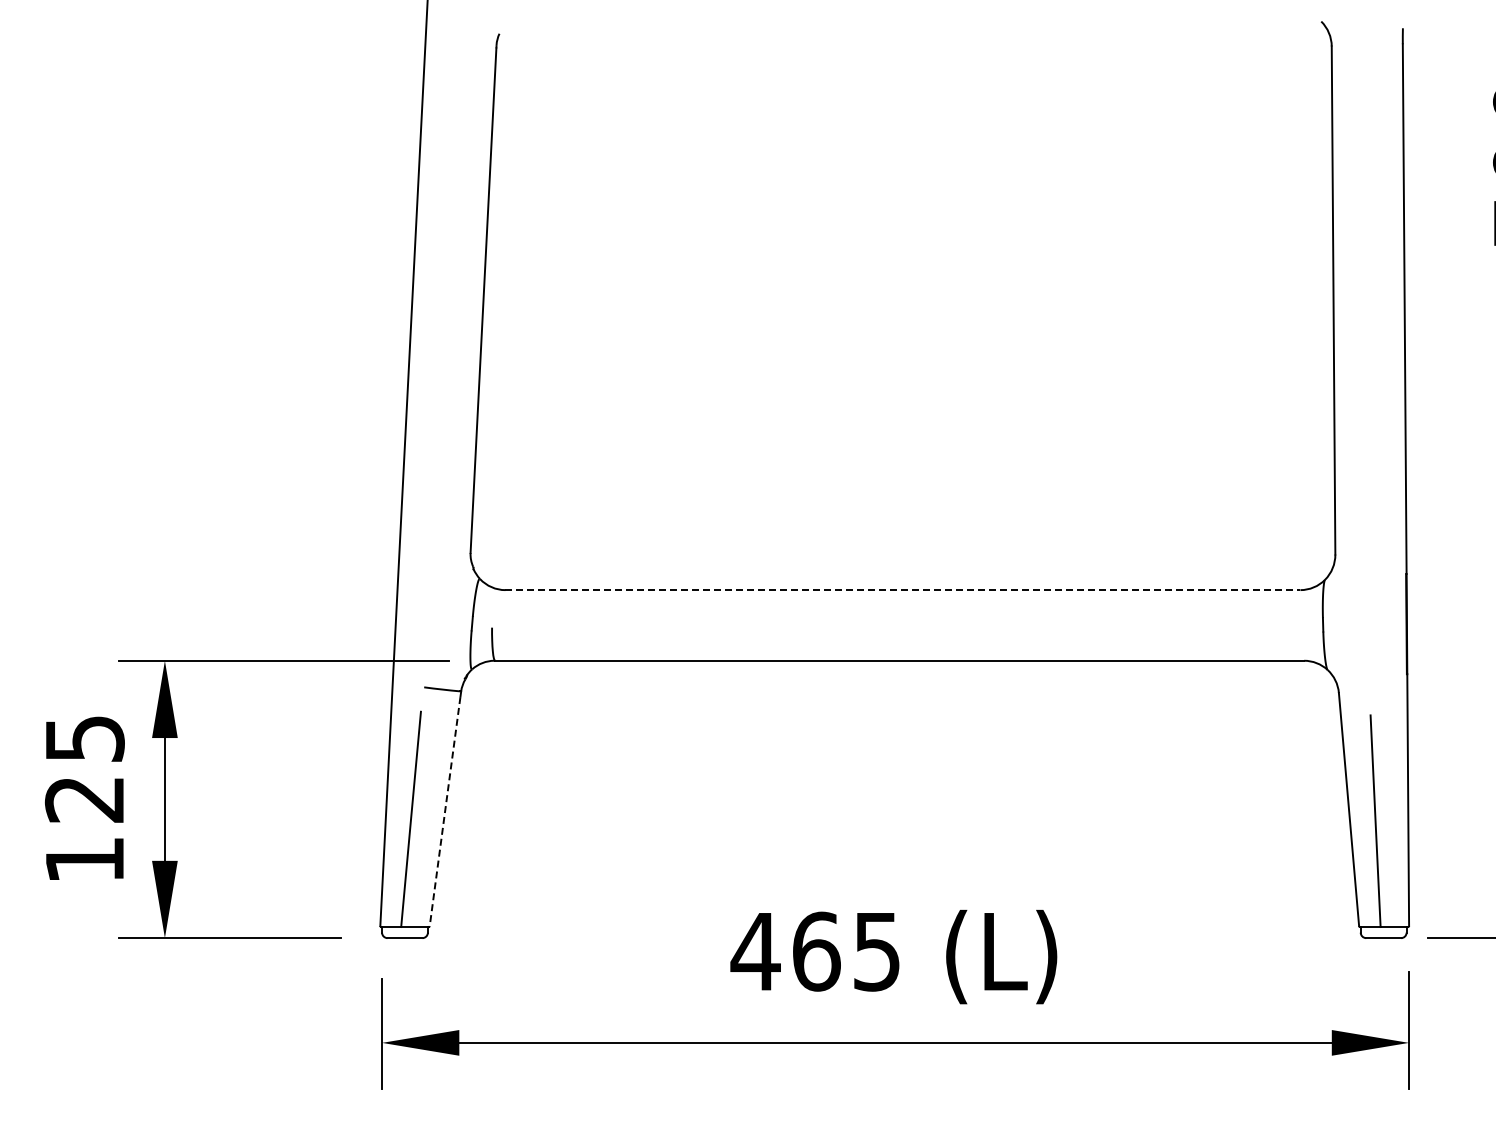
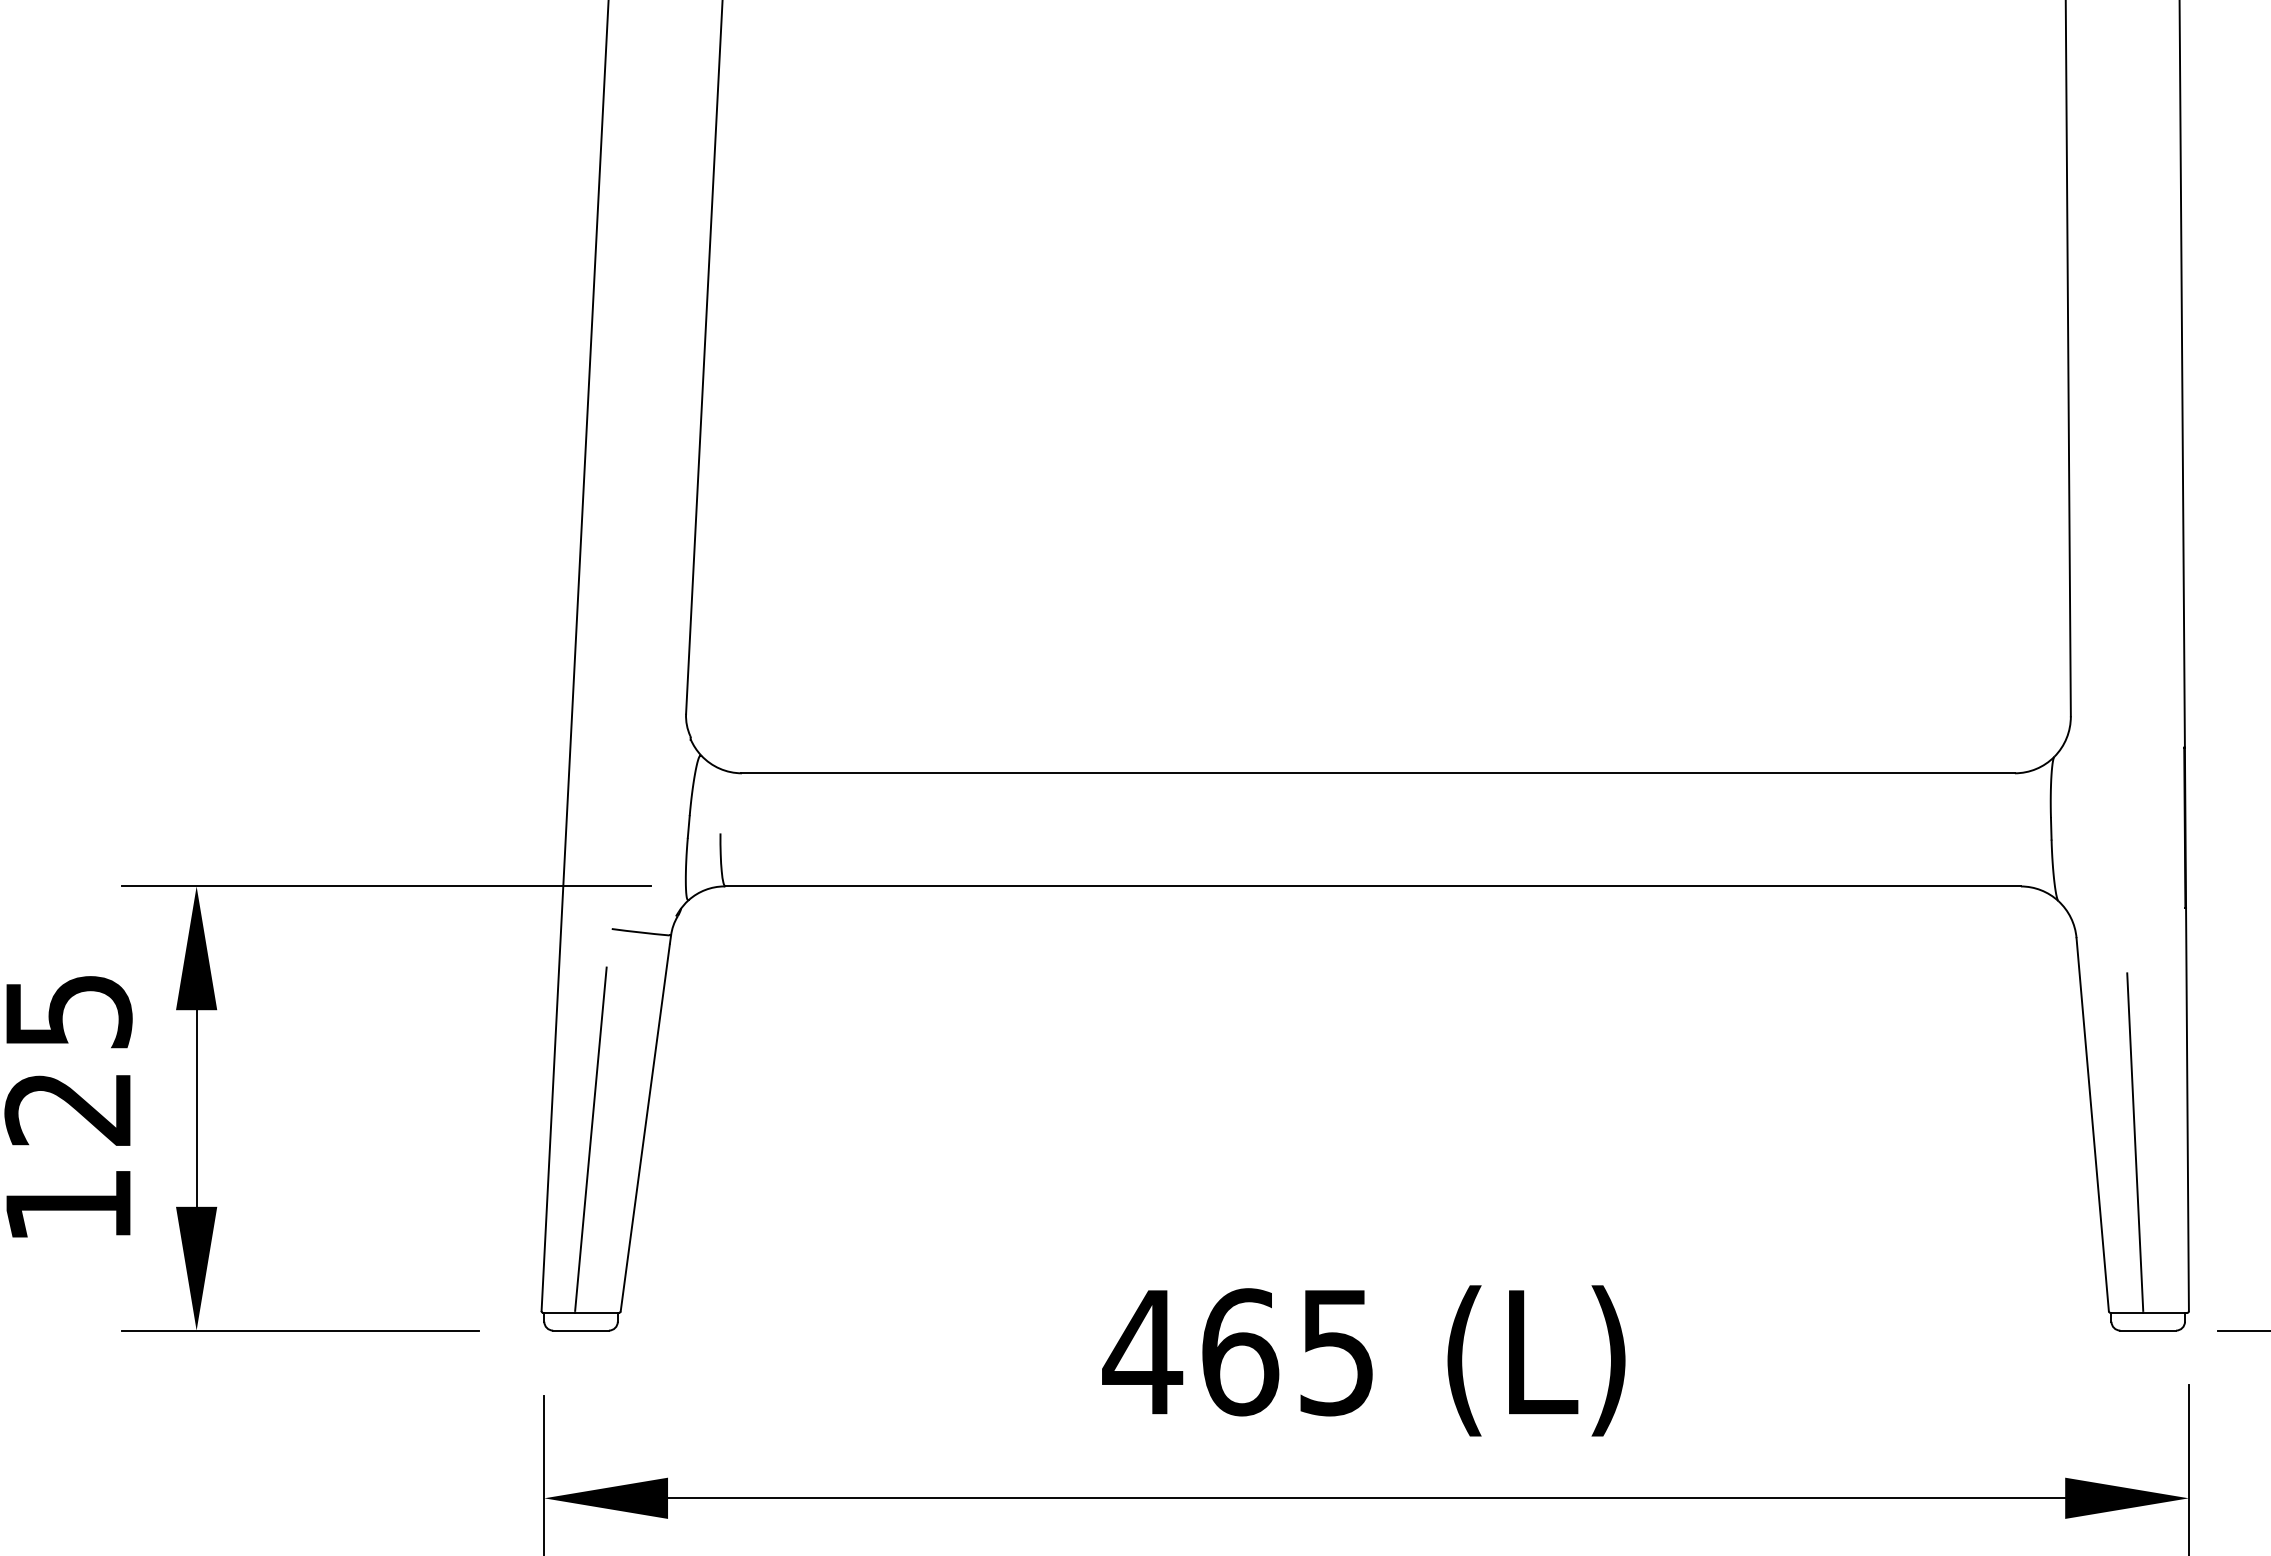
line: (902, 590) -> (1377, 773), dashed -> solid
line: (445, 811) -> (645, 1127), dashed -> solid

